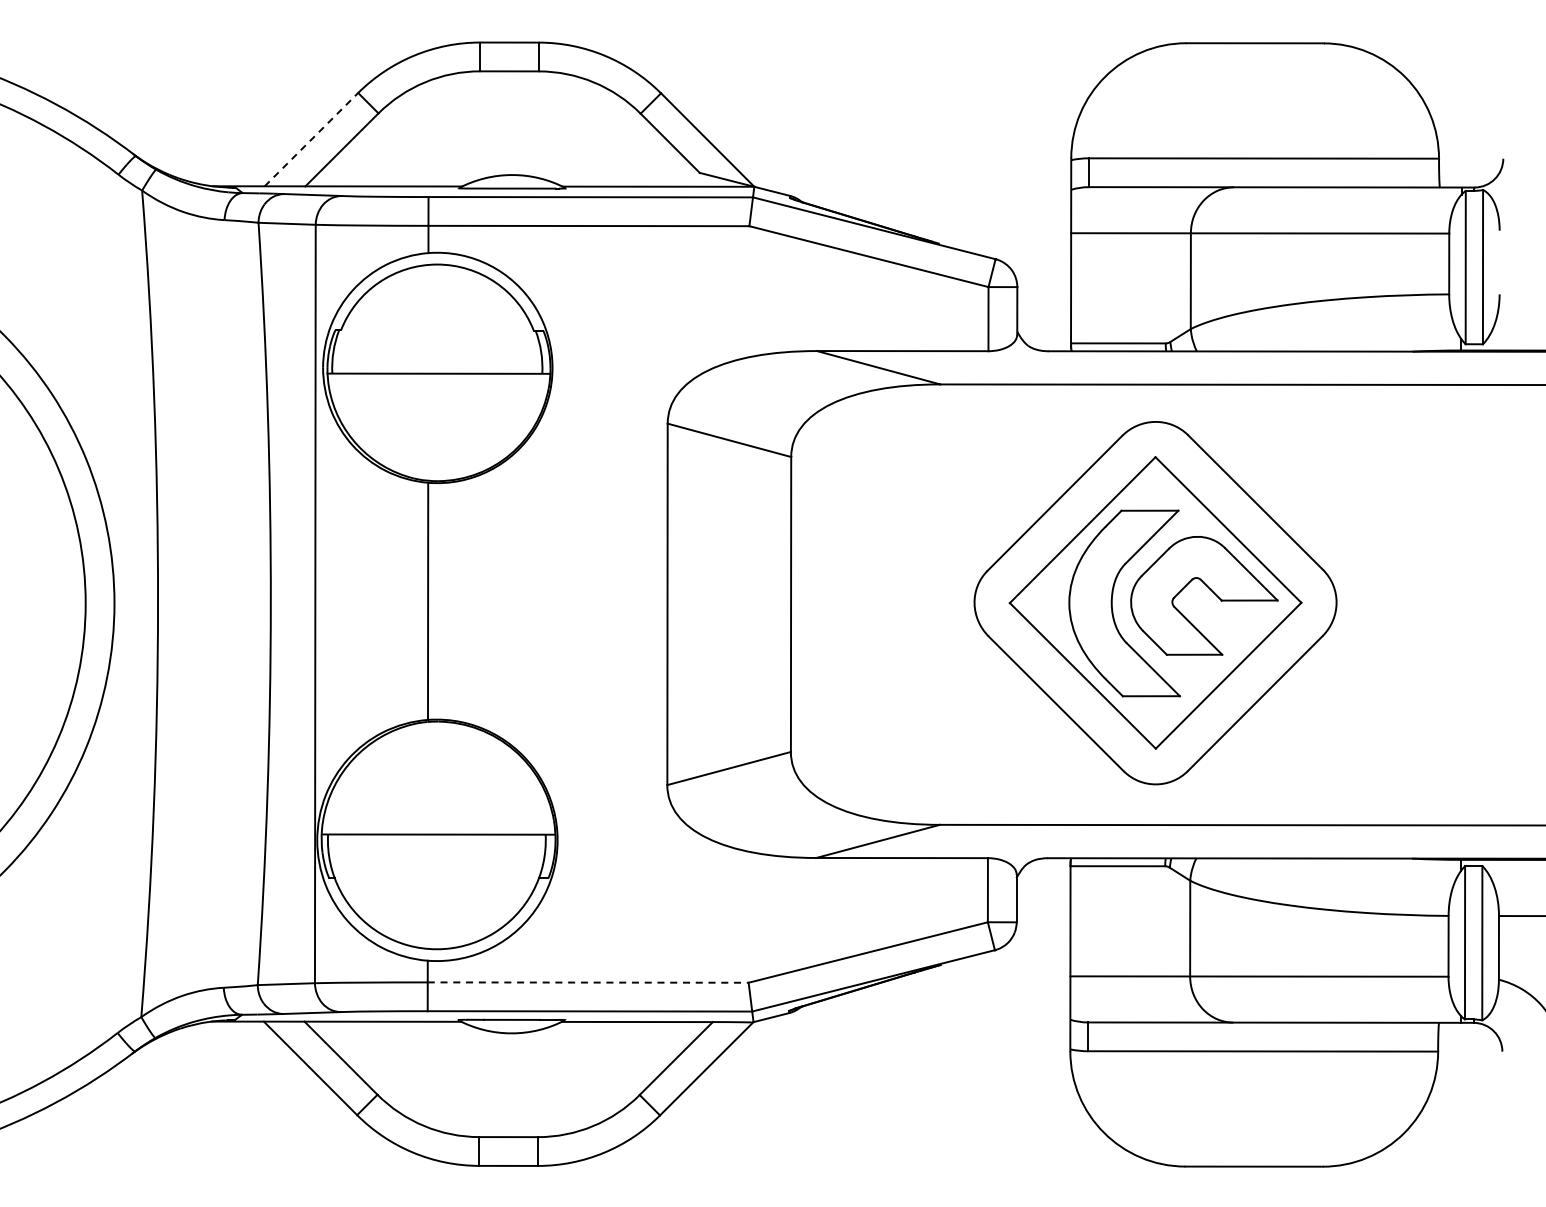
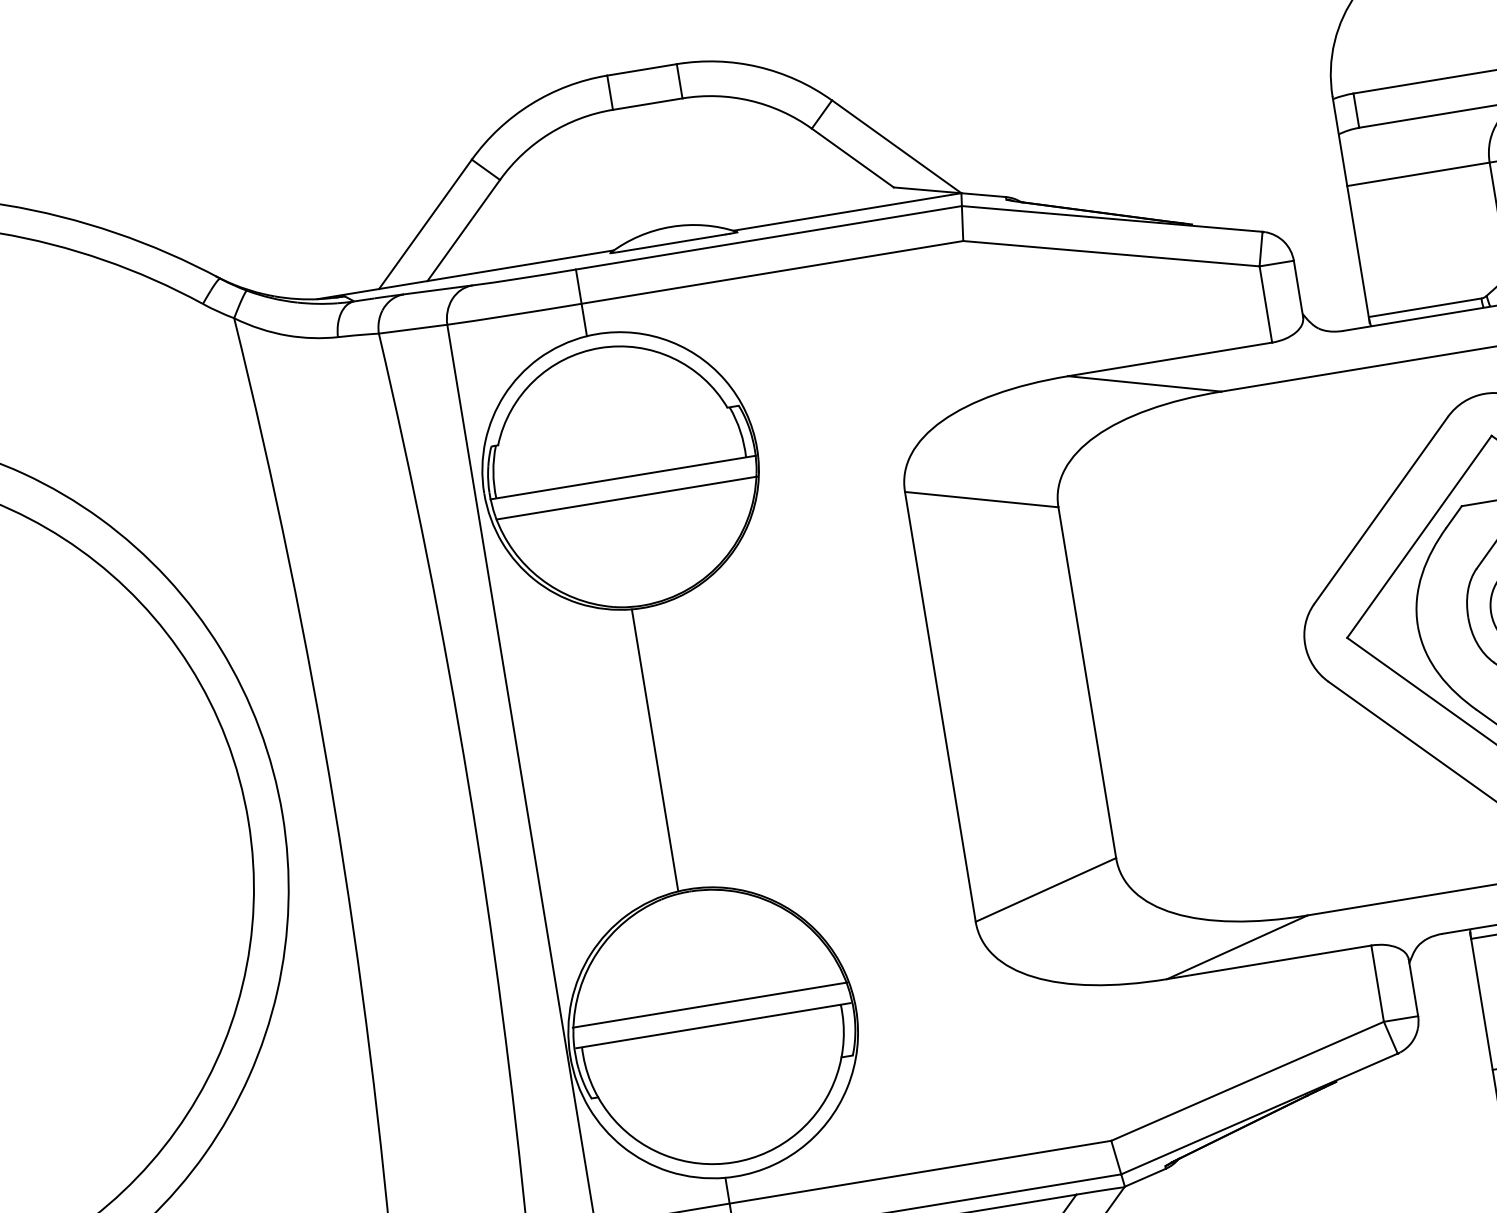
line: (311, 139) -> (425, 224), dashed -> solid
line: (438, 390) -> (625, 497), added
line: (438, 817) -> (709, 1005), added
line: (588, 982) -> (920, 1172), dashed -> solid

